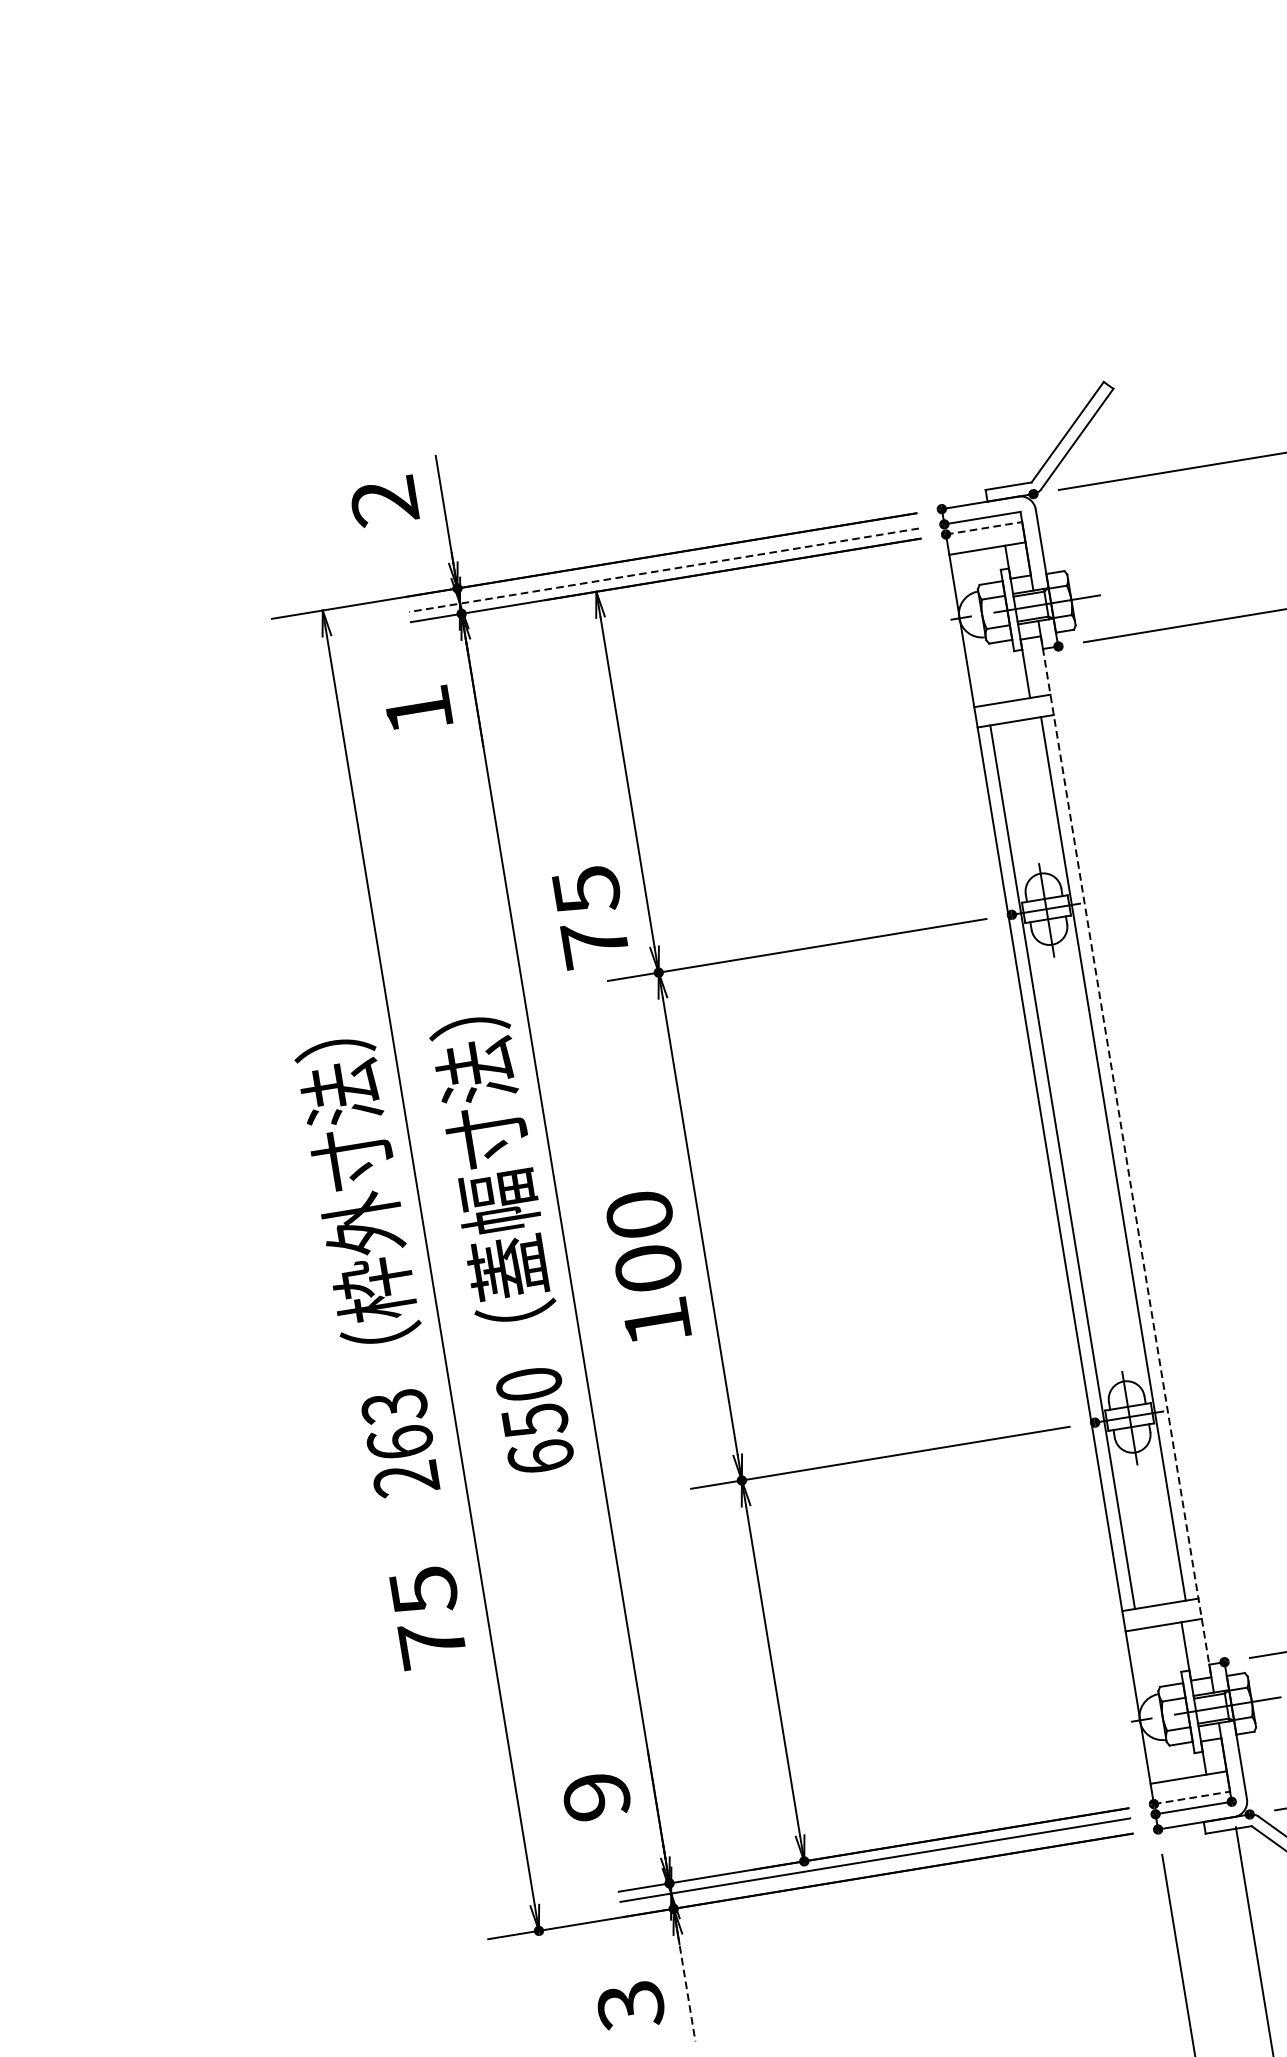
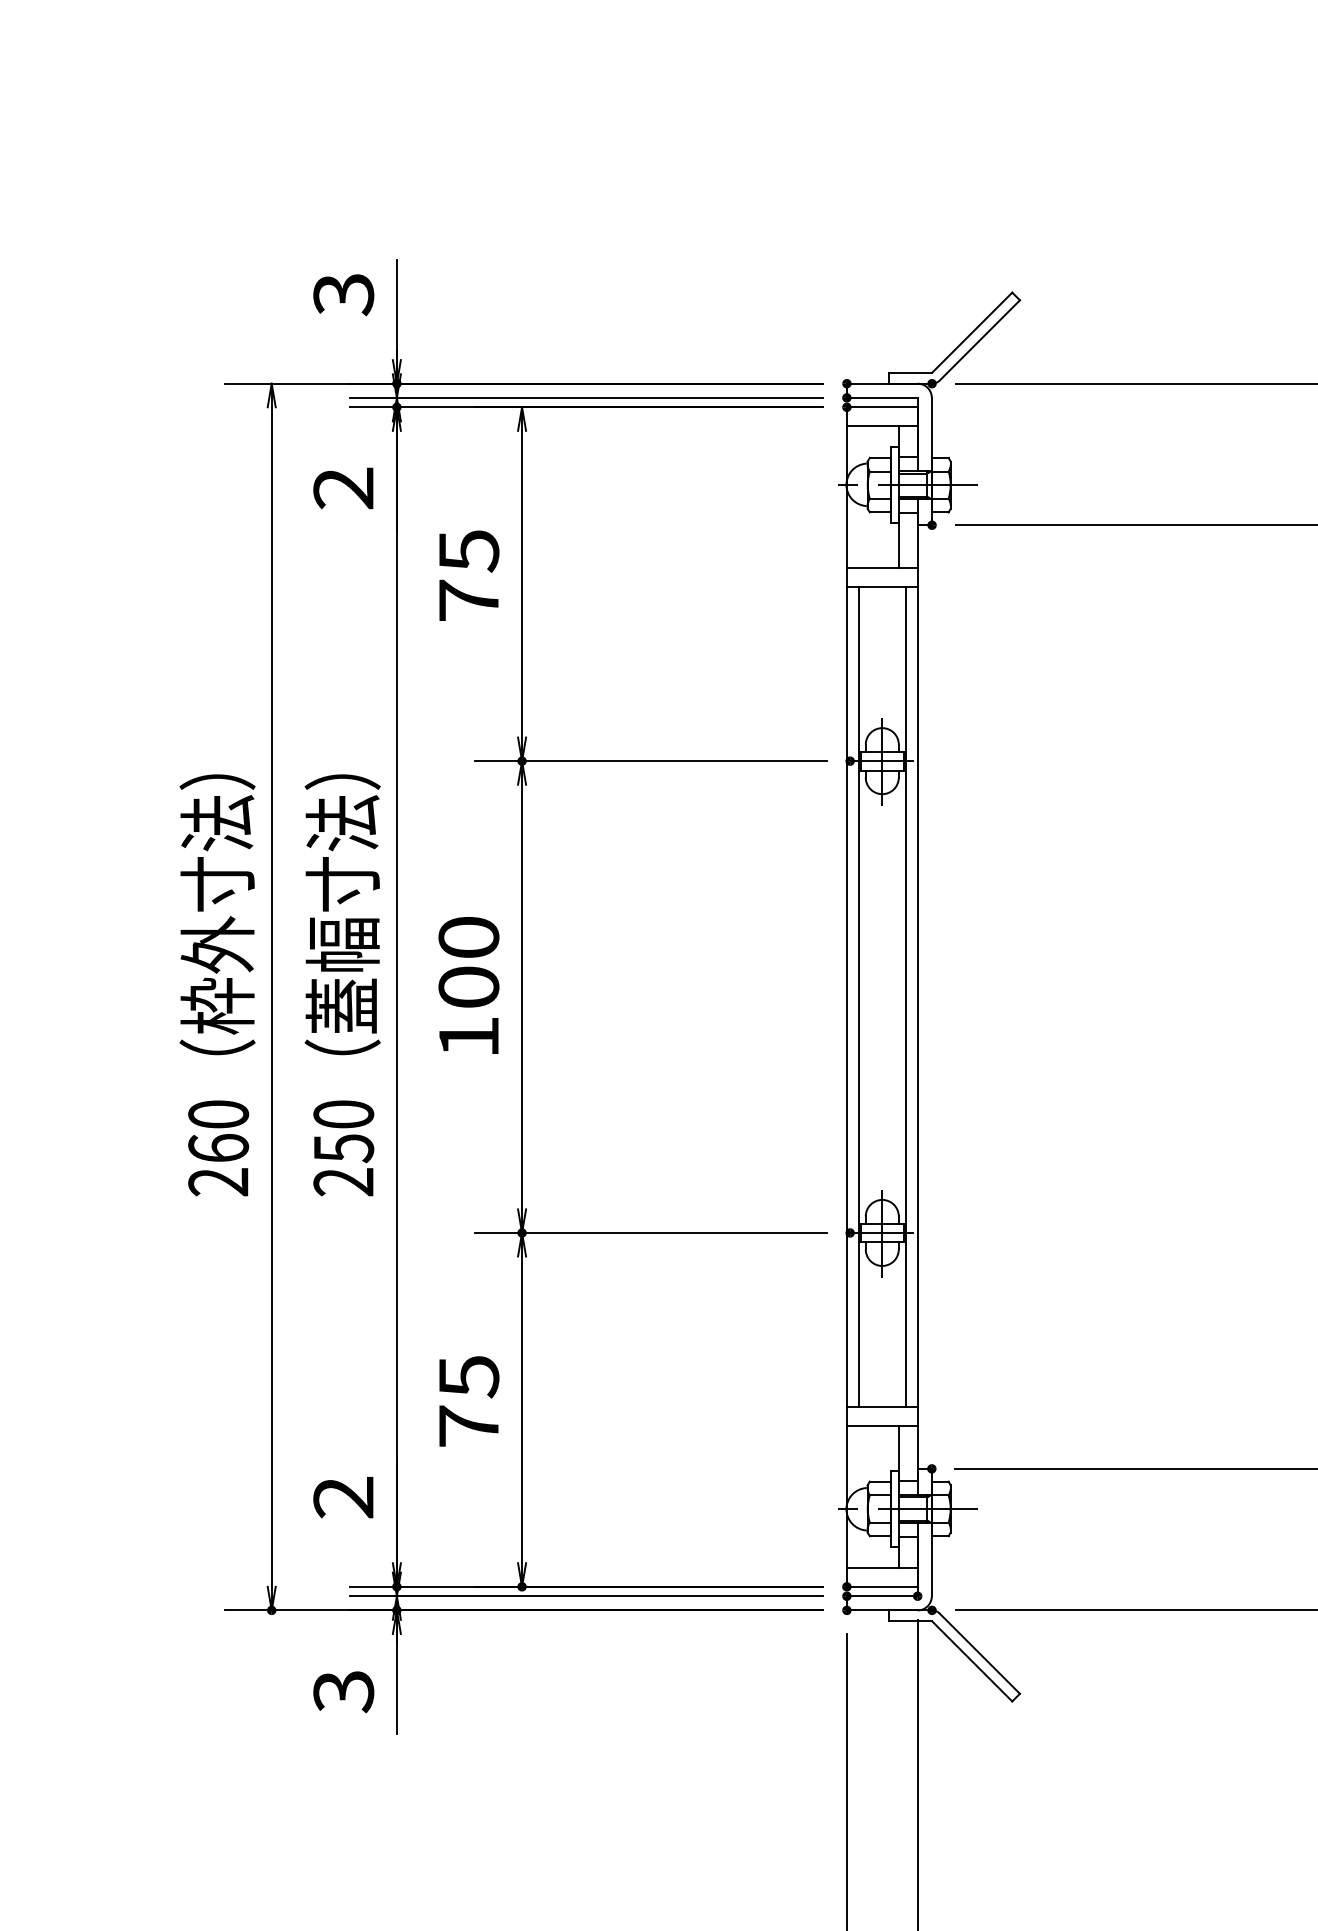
text: (384, 501) -> (343, 294), 2 -> 3
line: (984, 528) -> (882, 407), dashed -> solid
line: (663, 569) -> (586, 397), dashed -> solid
text: (418, 710) -> (343, 488), 1 -> 2
text: (591, 916) -> (469, 575), moved
line: (1126, 1157) -> (917, 997), dashed -> solid
text: (647, 1266) -> (468, 985), moved
text: (394, 1406) -> (218, 1114), 263 -> 260
text: (540, 1456) -> (343, 1181), 650 -> 250
text: (428, 1617) -> (469, 1401), moved
text: (596, 1796) -> (343, 1497), 9 -> 2
line: (1192, 1797) -> (882, 1586), dashed -> solid
line: (686, 1987) -> (396, 1683), dashed -> solid

